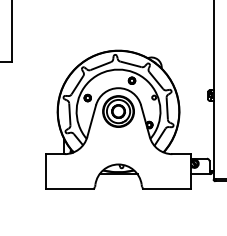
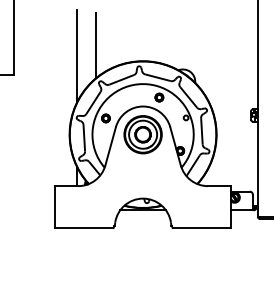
line: (79, 37) -> (95, 45), added
line: (64, 46) -> (77, 56), added

